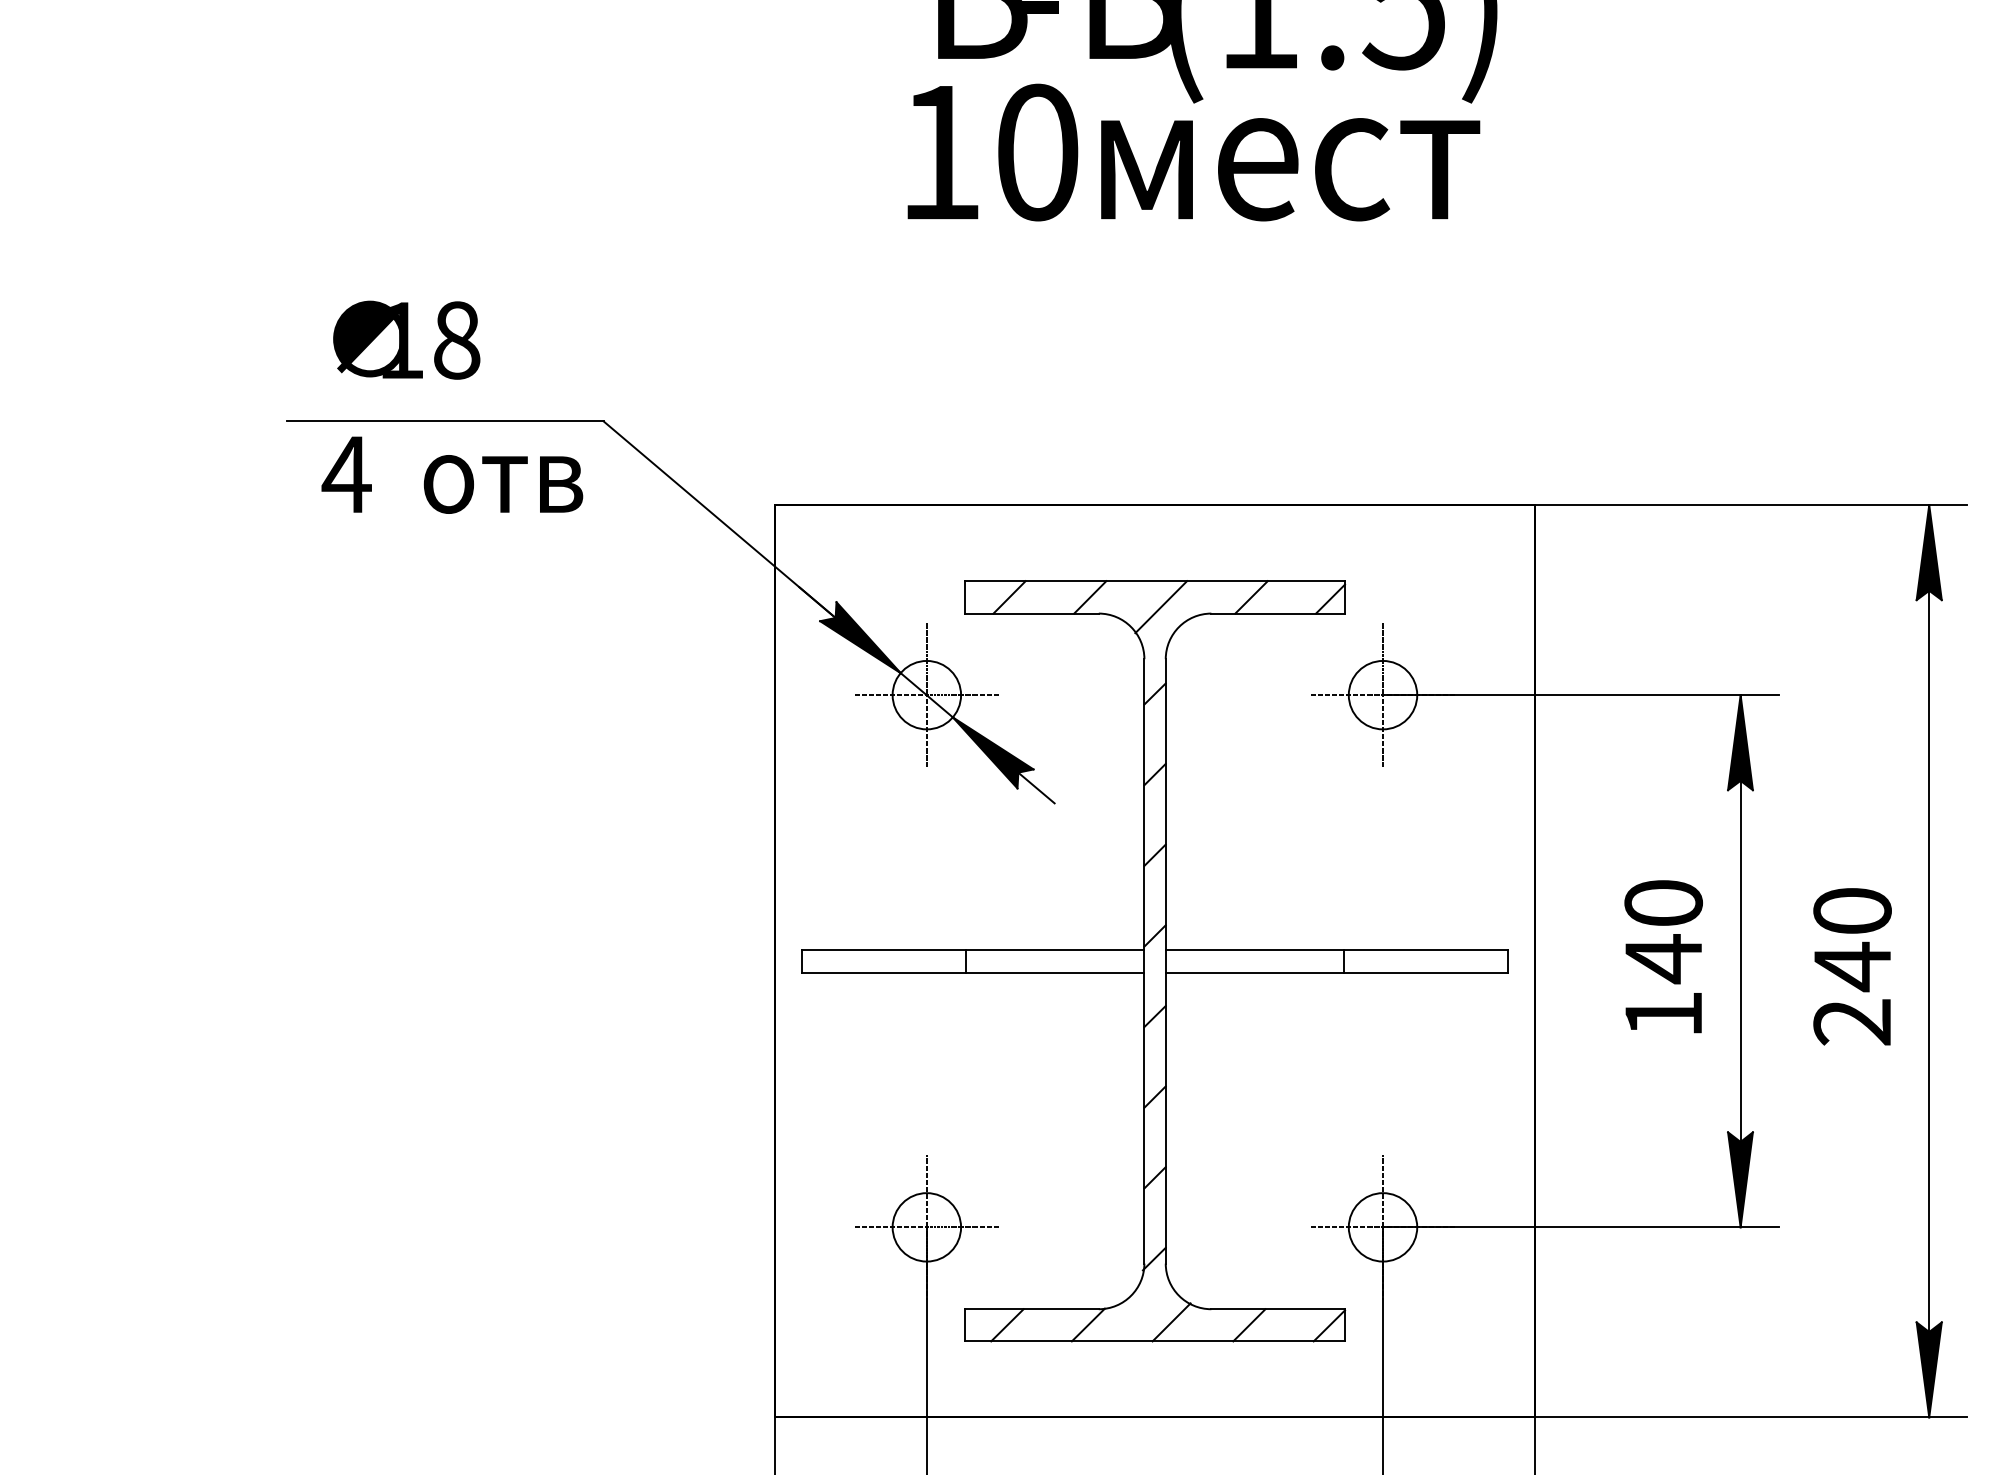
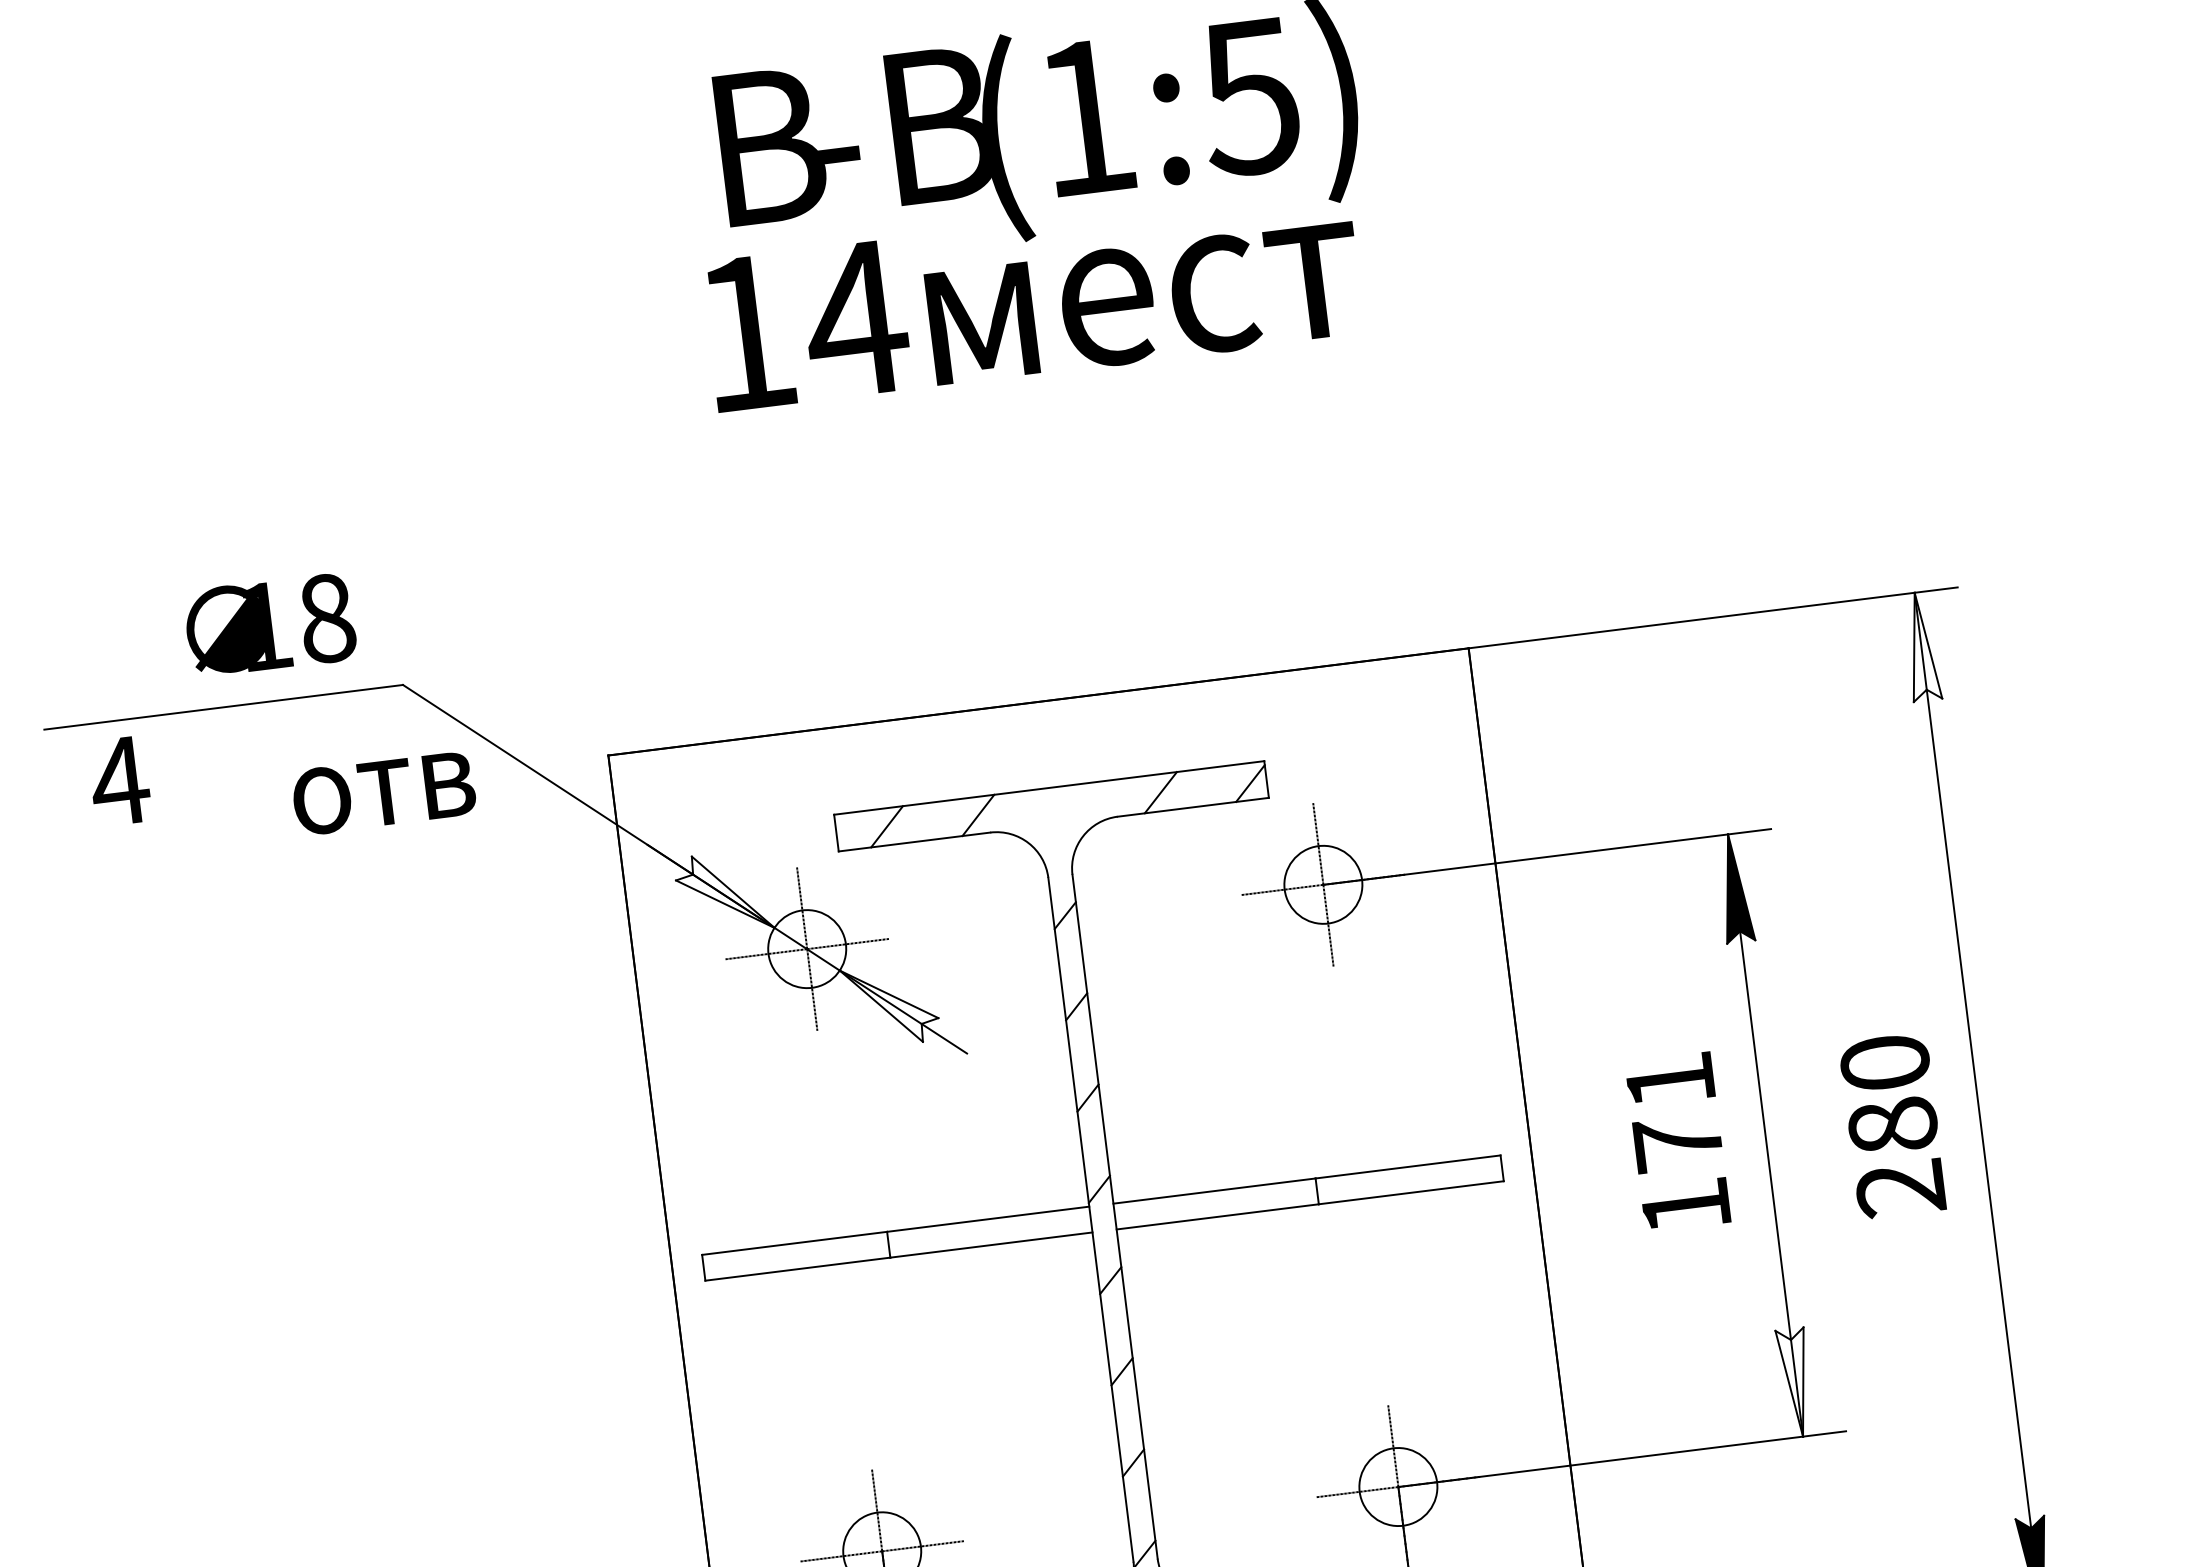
text: (1037, 152) -> (855, 319), 10 -> 14
text: (406, 339) -> (269, 624), moved
text: (503, 484) -> (384, 793), moved
fill: (1928, 552) -> (1920, 646), removed
line: (1161, 607) -> (1060, 816), removed
fill: (860, 637) -> (724, 893), removed
fill: (992, 752) -> (889, 1004), removed
text: (1663, 932) -> (1674, 1113), 140 -> 171
text: (1852, 966) -> (1892, 1125), 240 -> 280
fill: (1740, 1179) -> (1796, 1382), removed

